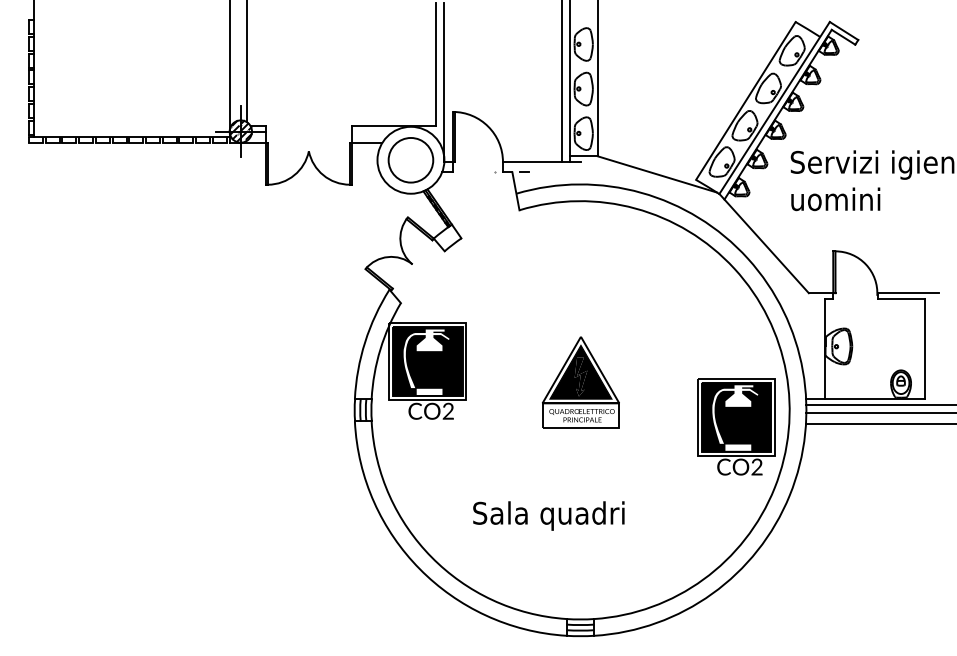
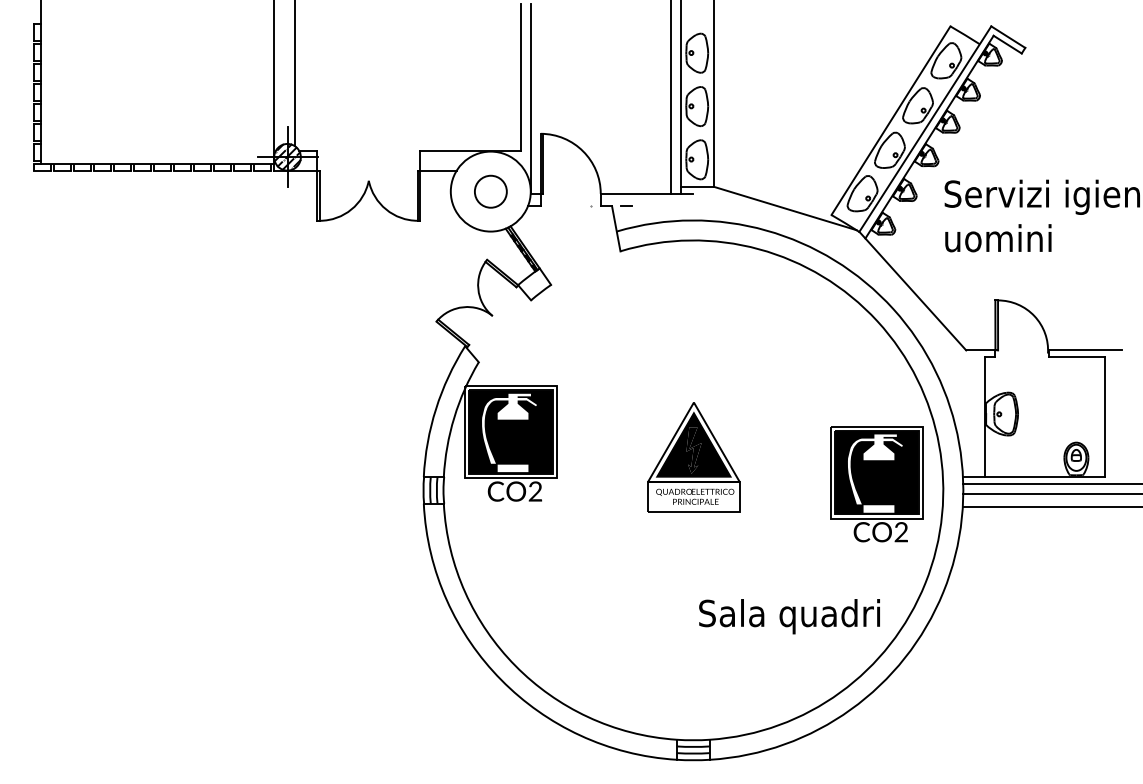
circle: (410, 160) -> (490, 191), size x0.6
part: (736, 427) -> (876, 484), moved
text: (548, 515) -> (789, 616), moved

